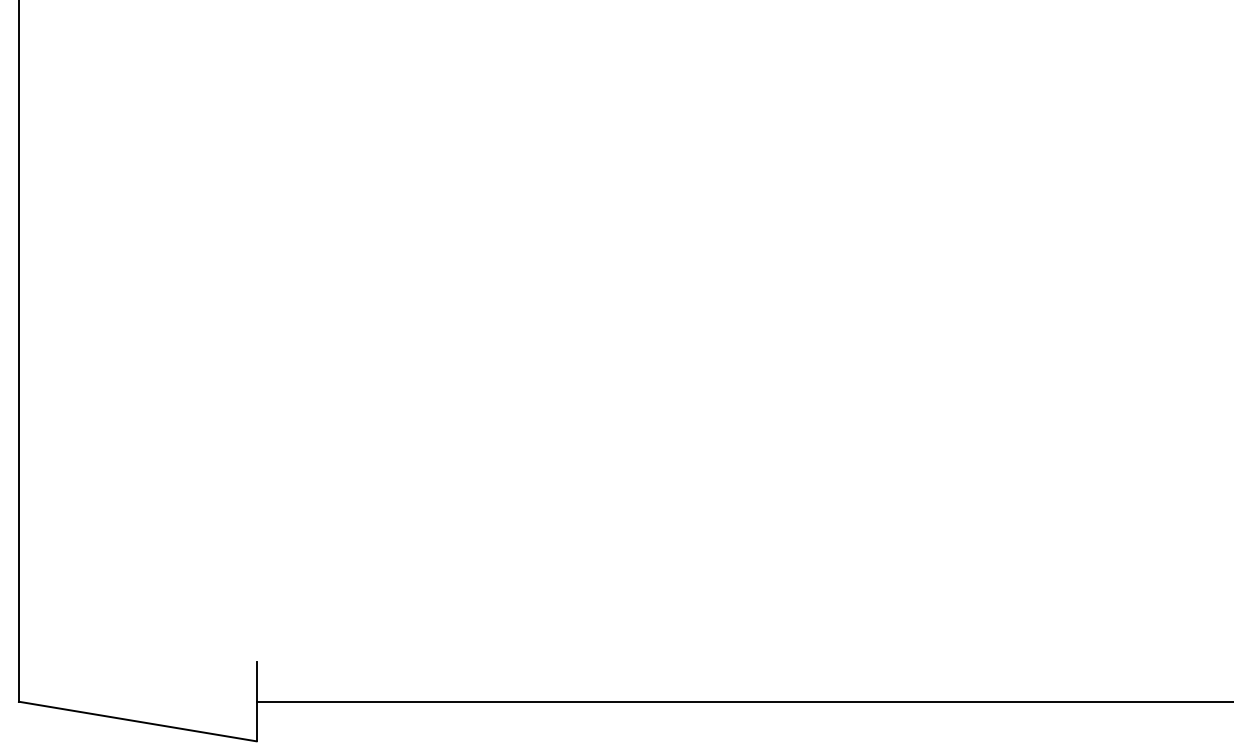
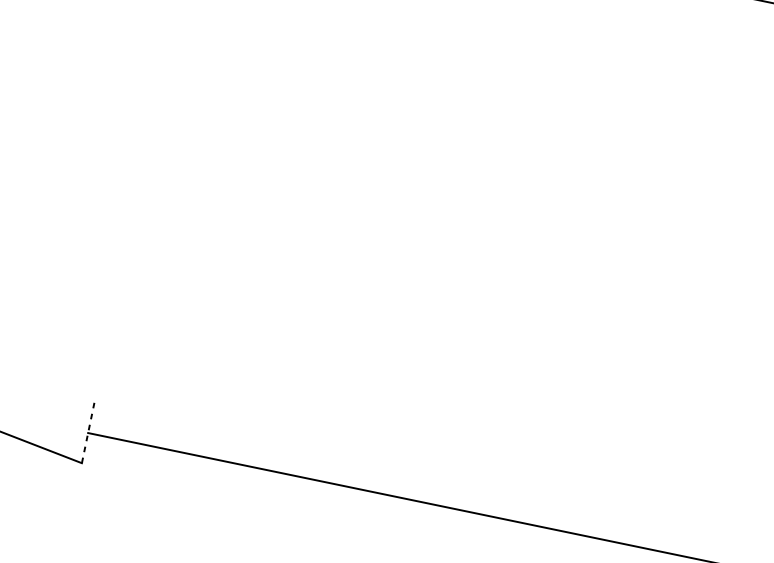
line: (256, 701) -> (88, 432), solid -> dashed

